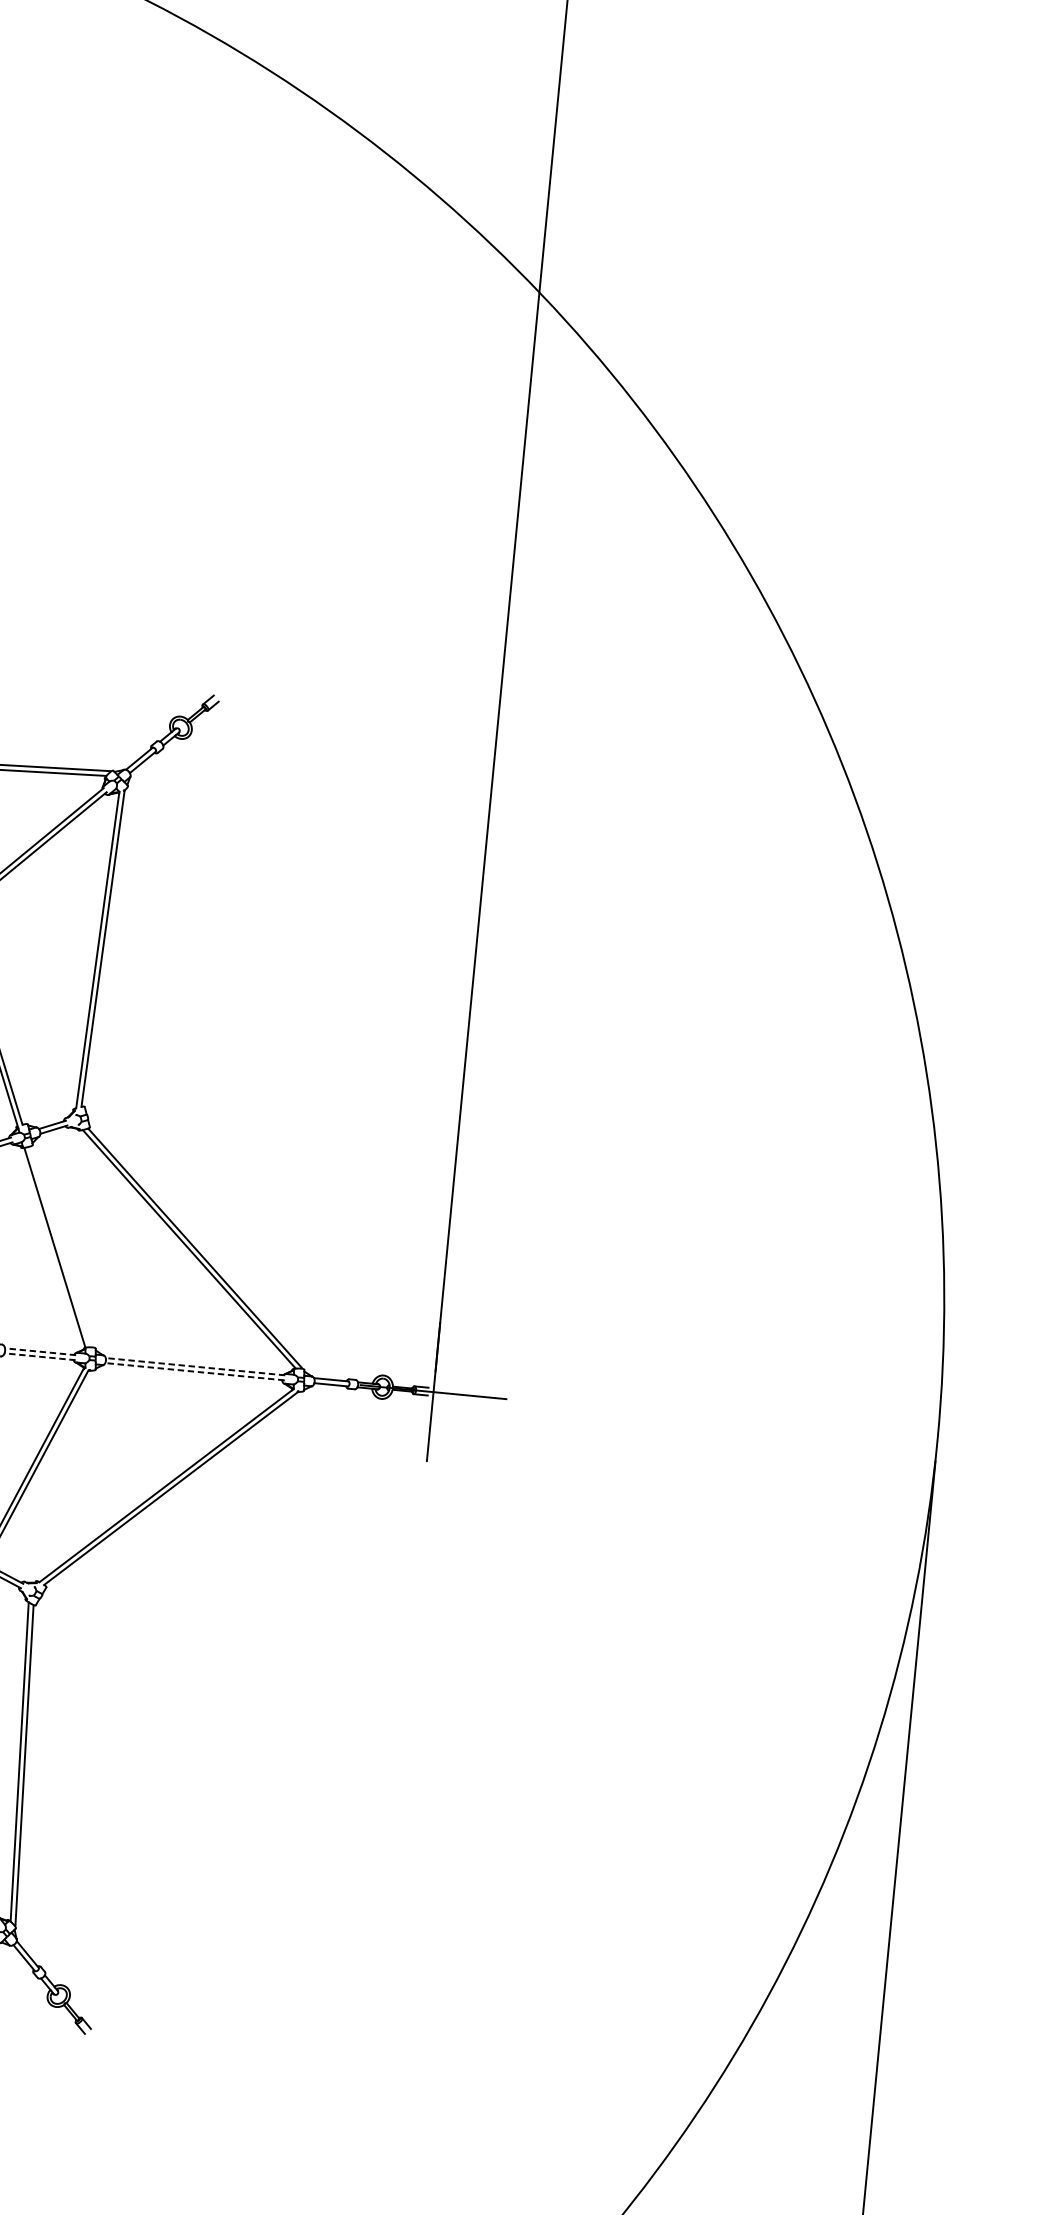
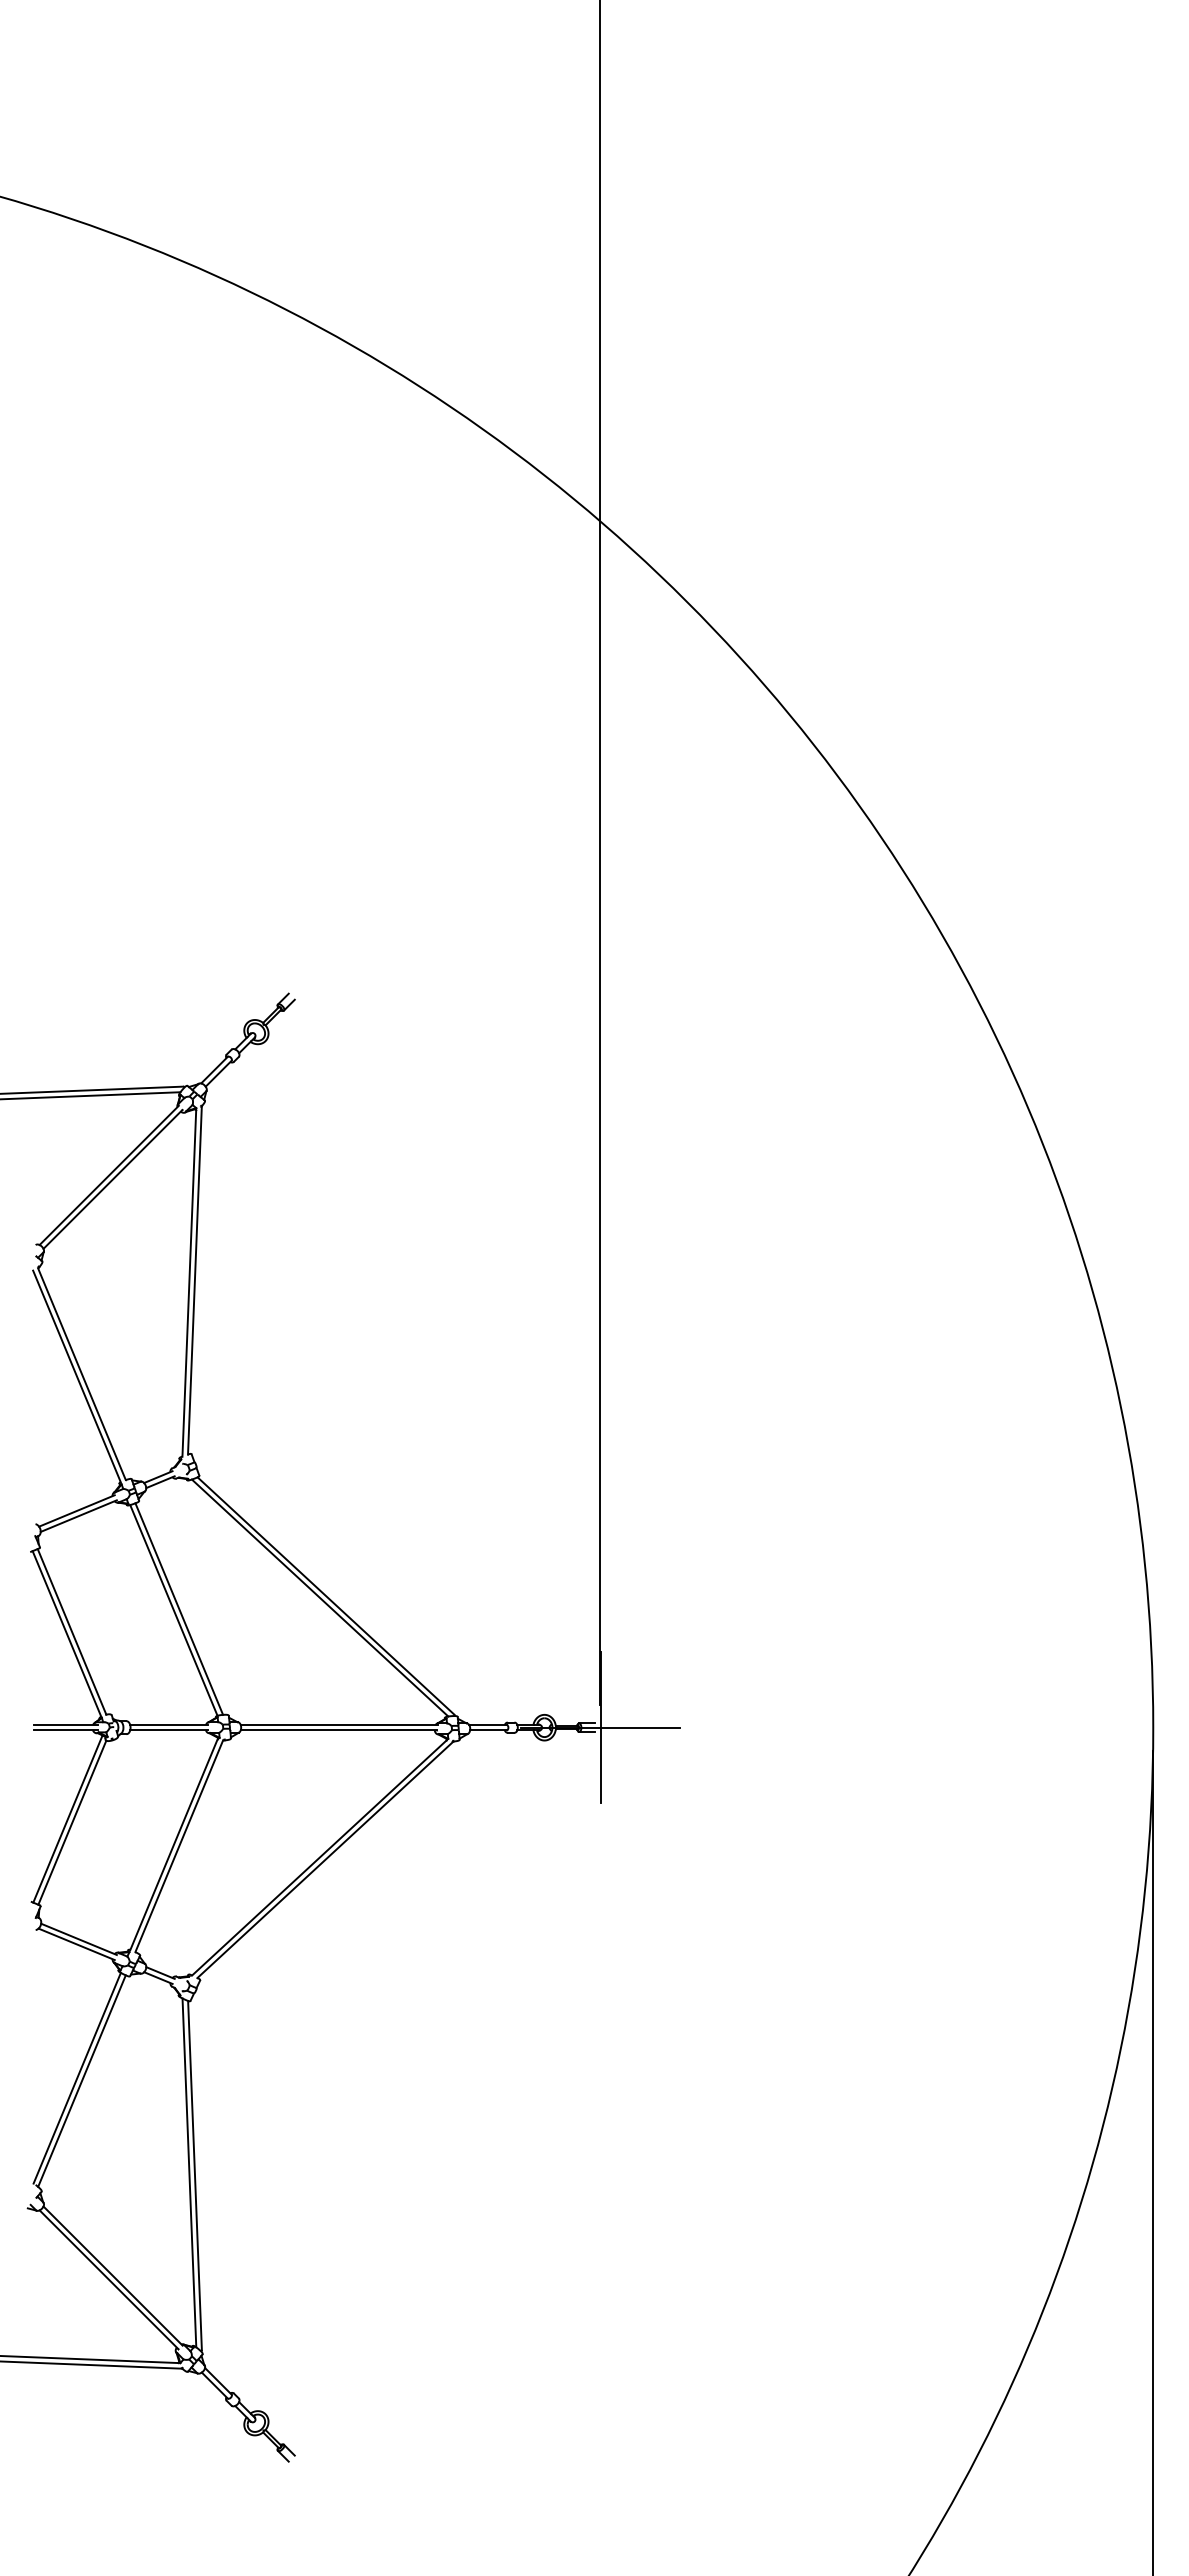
line: (60, 1246) -> (179, 1608), added
line: (39, 1351) -> (168, 1724), dashed -> solid
line: (39, 1356) -> (168, 1730), dashed -> solid
line: (194, 1366) -> (338, 1724), dashed -> solid
line: (194, 1371) -> (338, 1730), dashed -> solid

